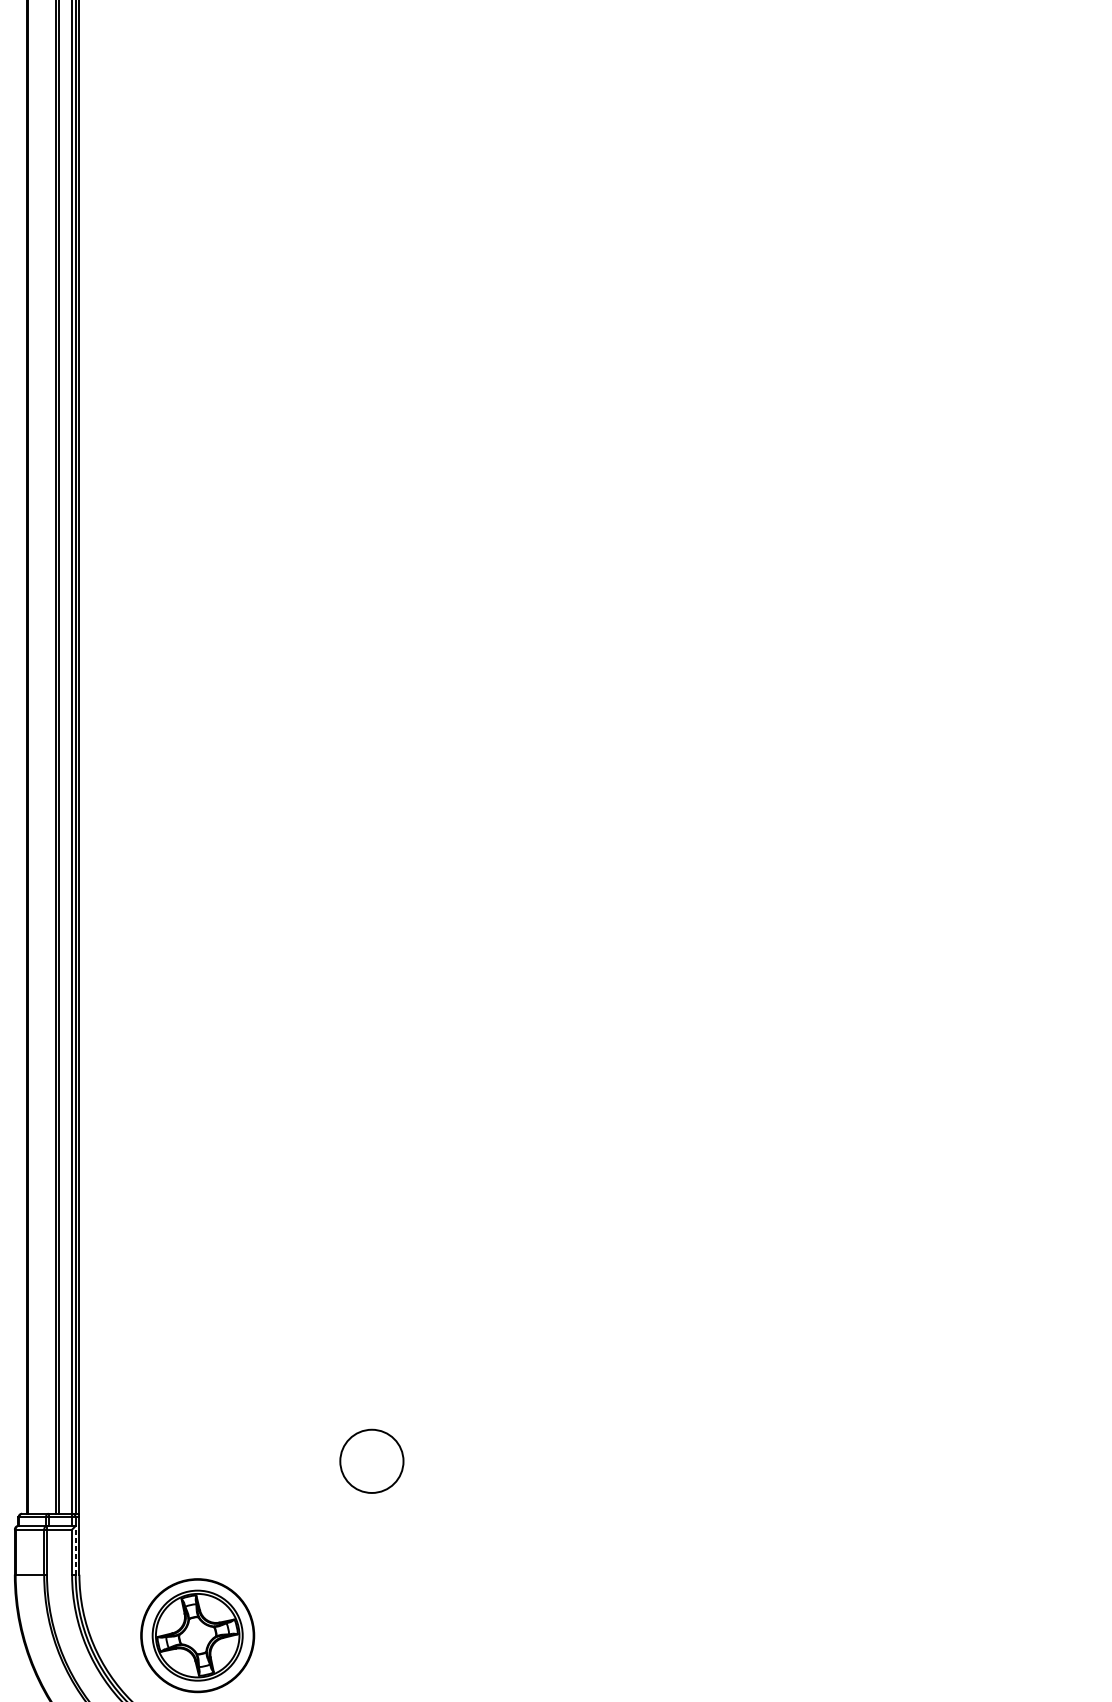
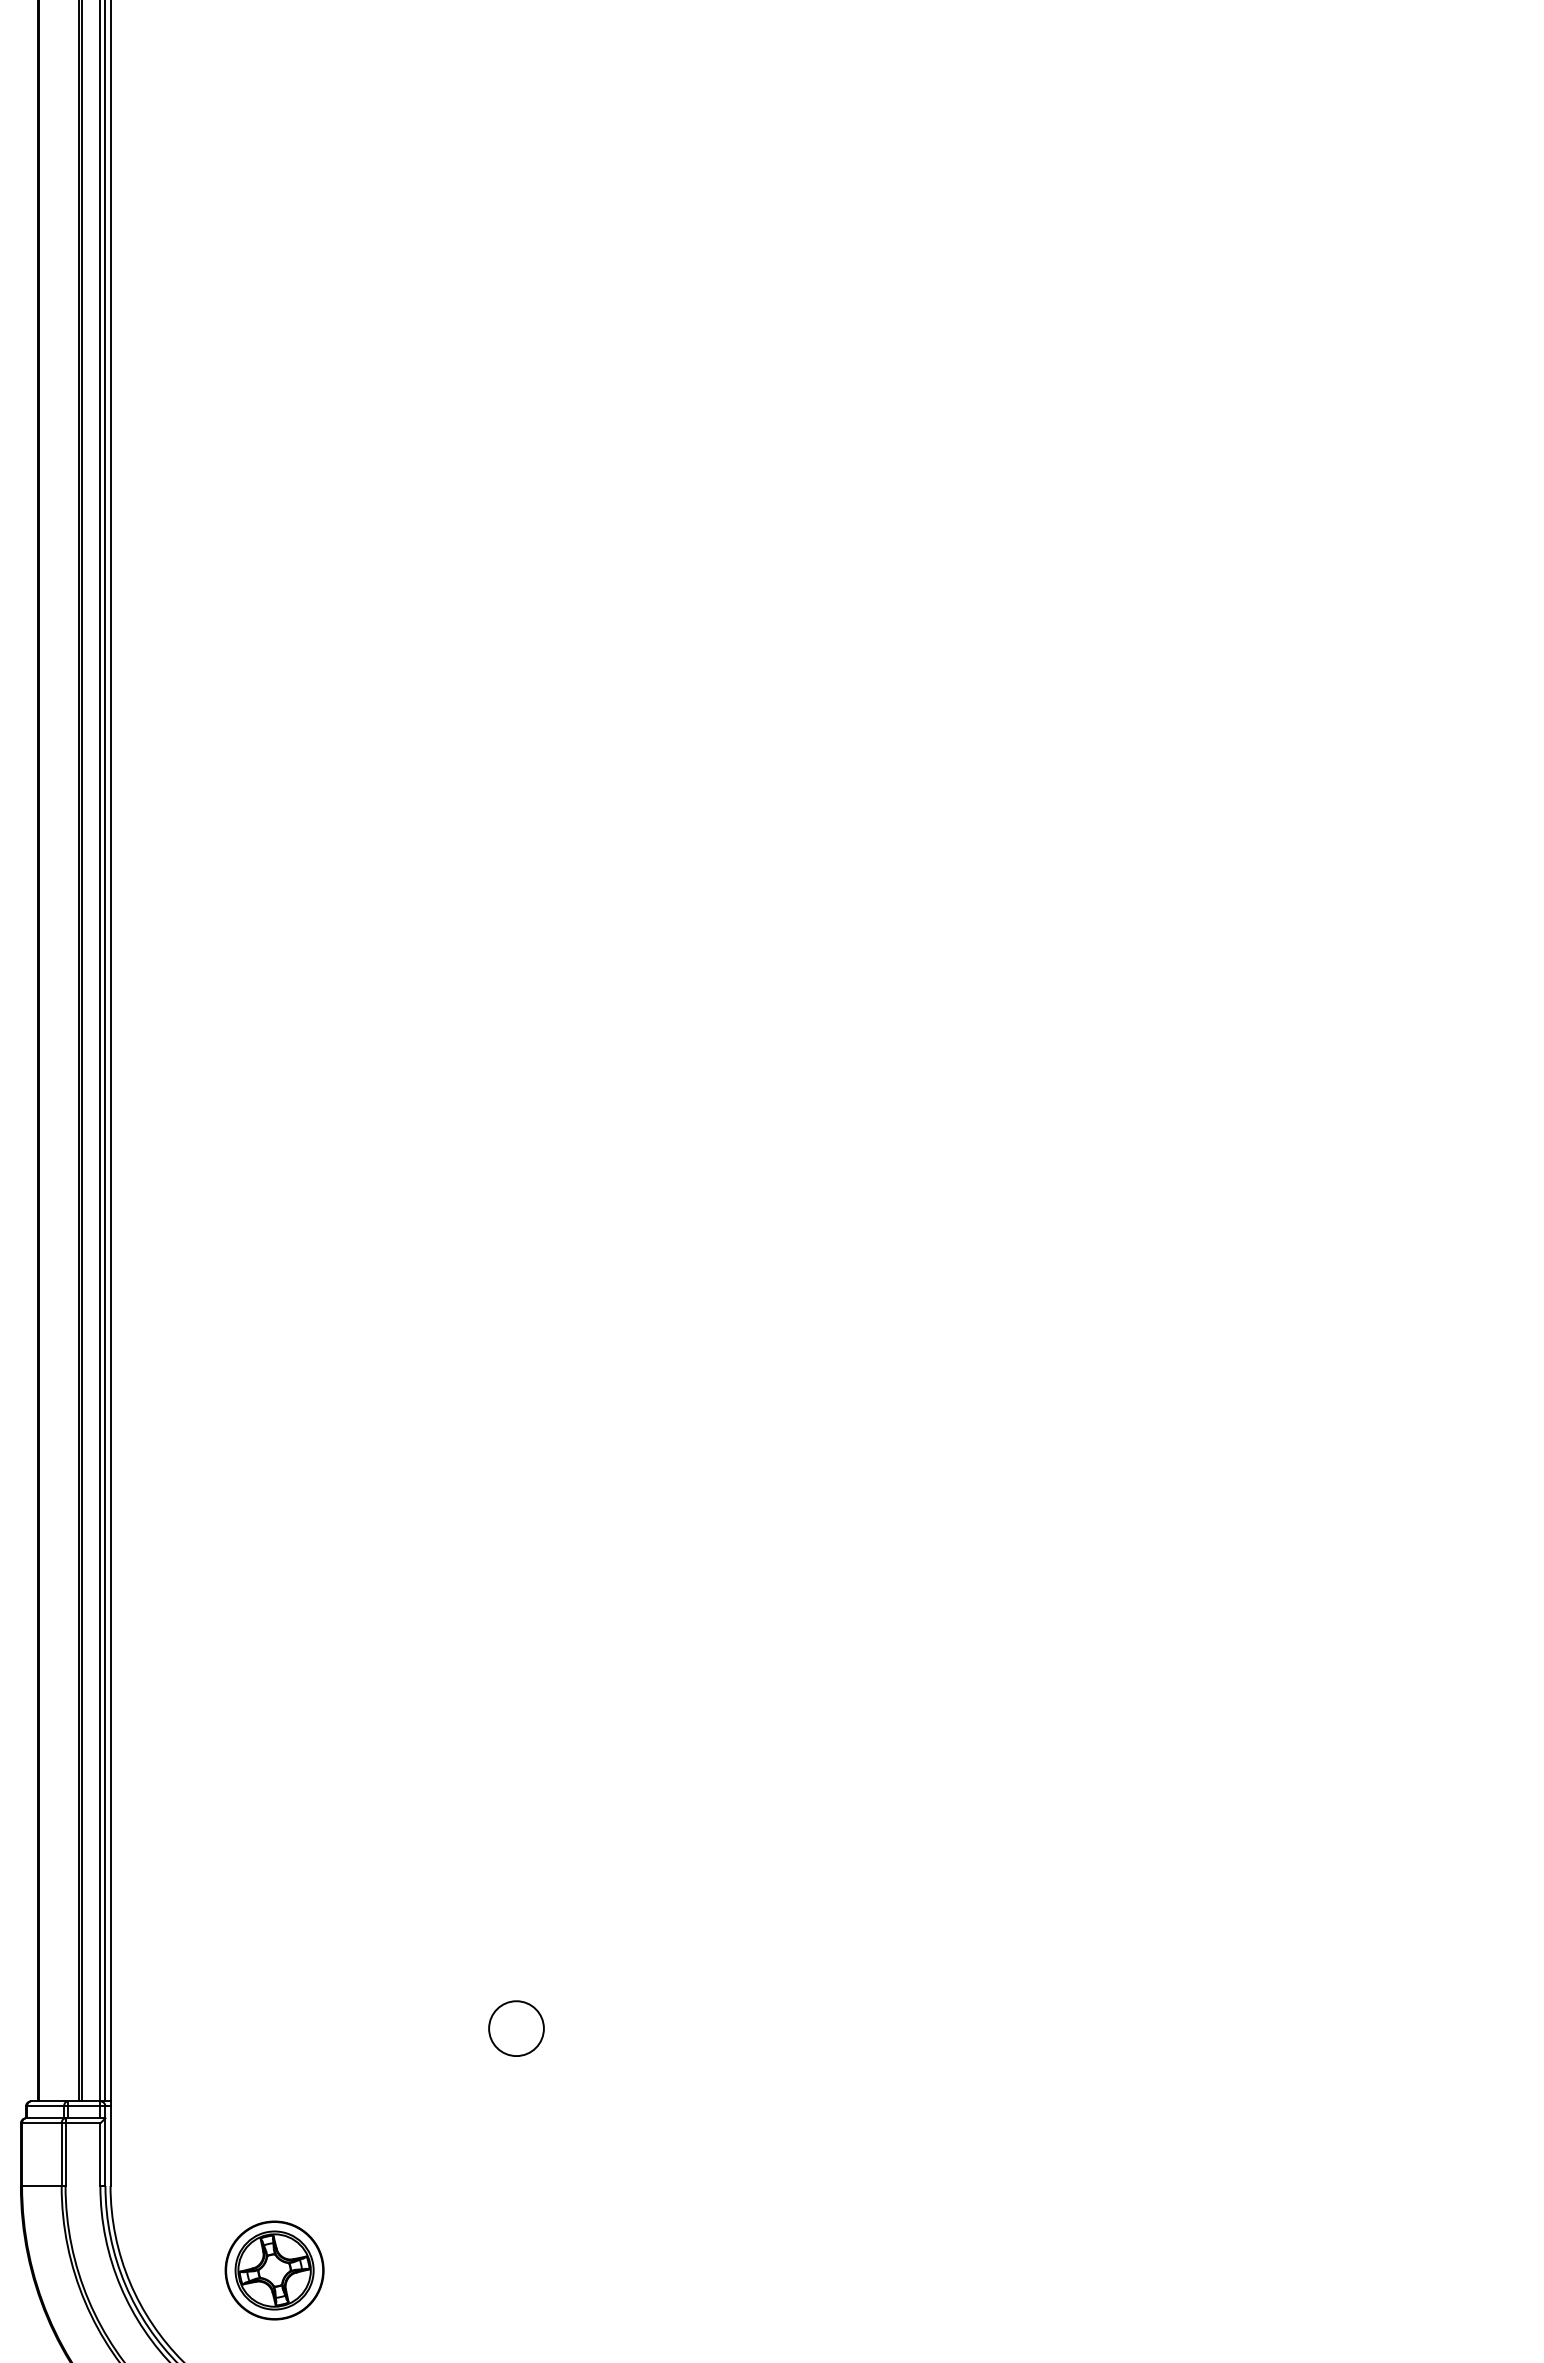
circle: (371, 1461) -> (516, 2028), size x0.62
line: (75, 1550) -> (105, 2152), dashed -> solid
part: (197, 1635) -> (274, 2270), size x0.62

